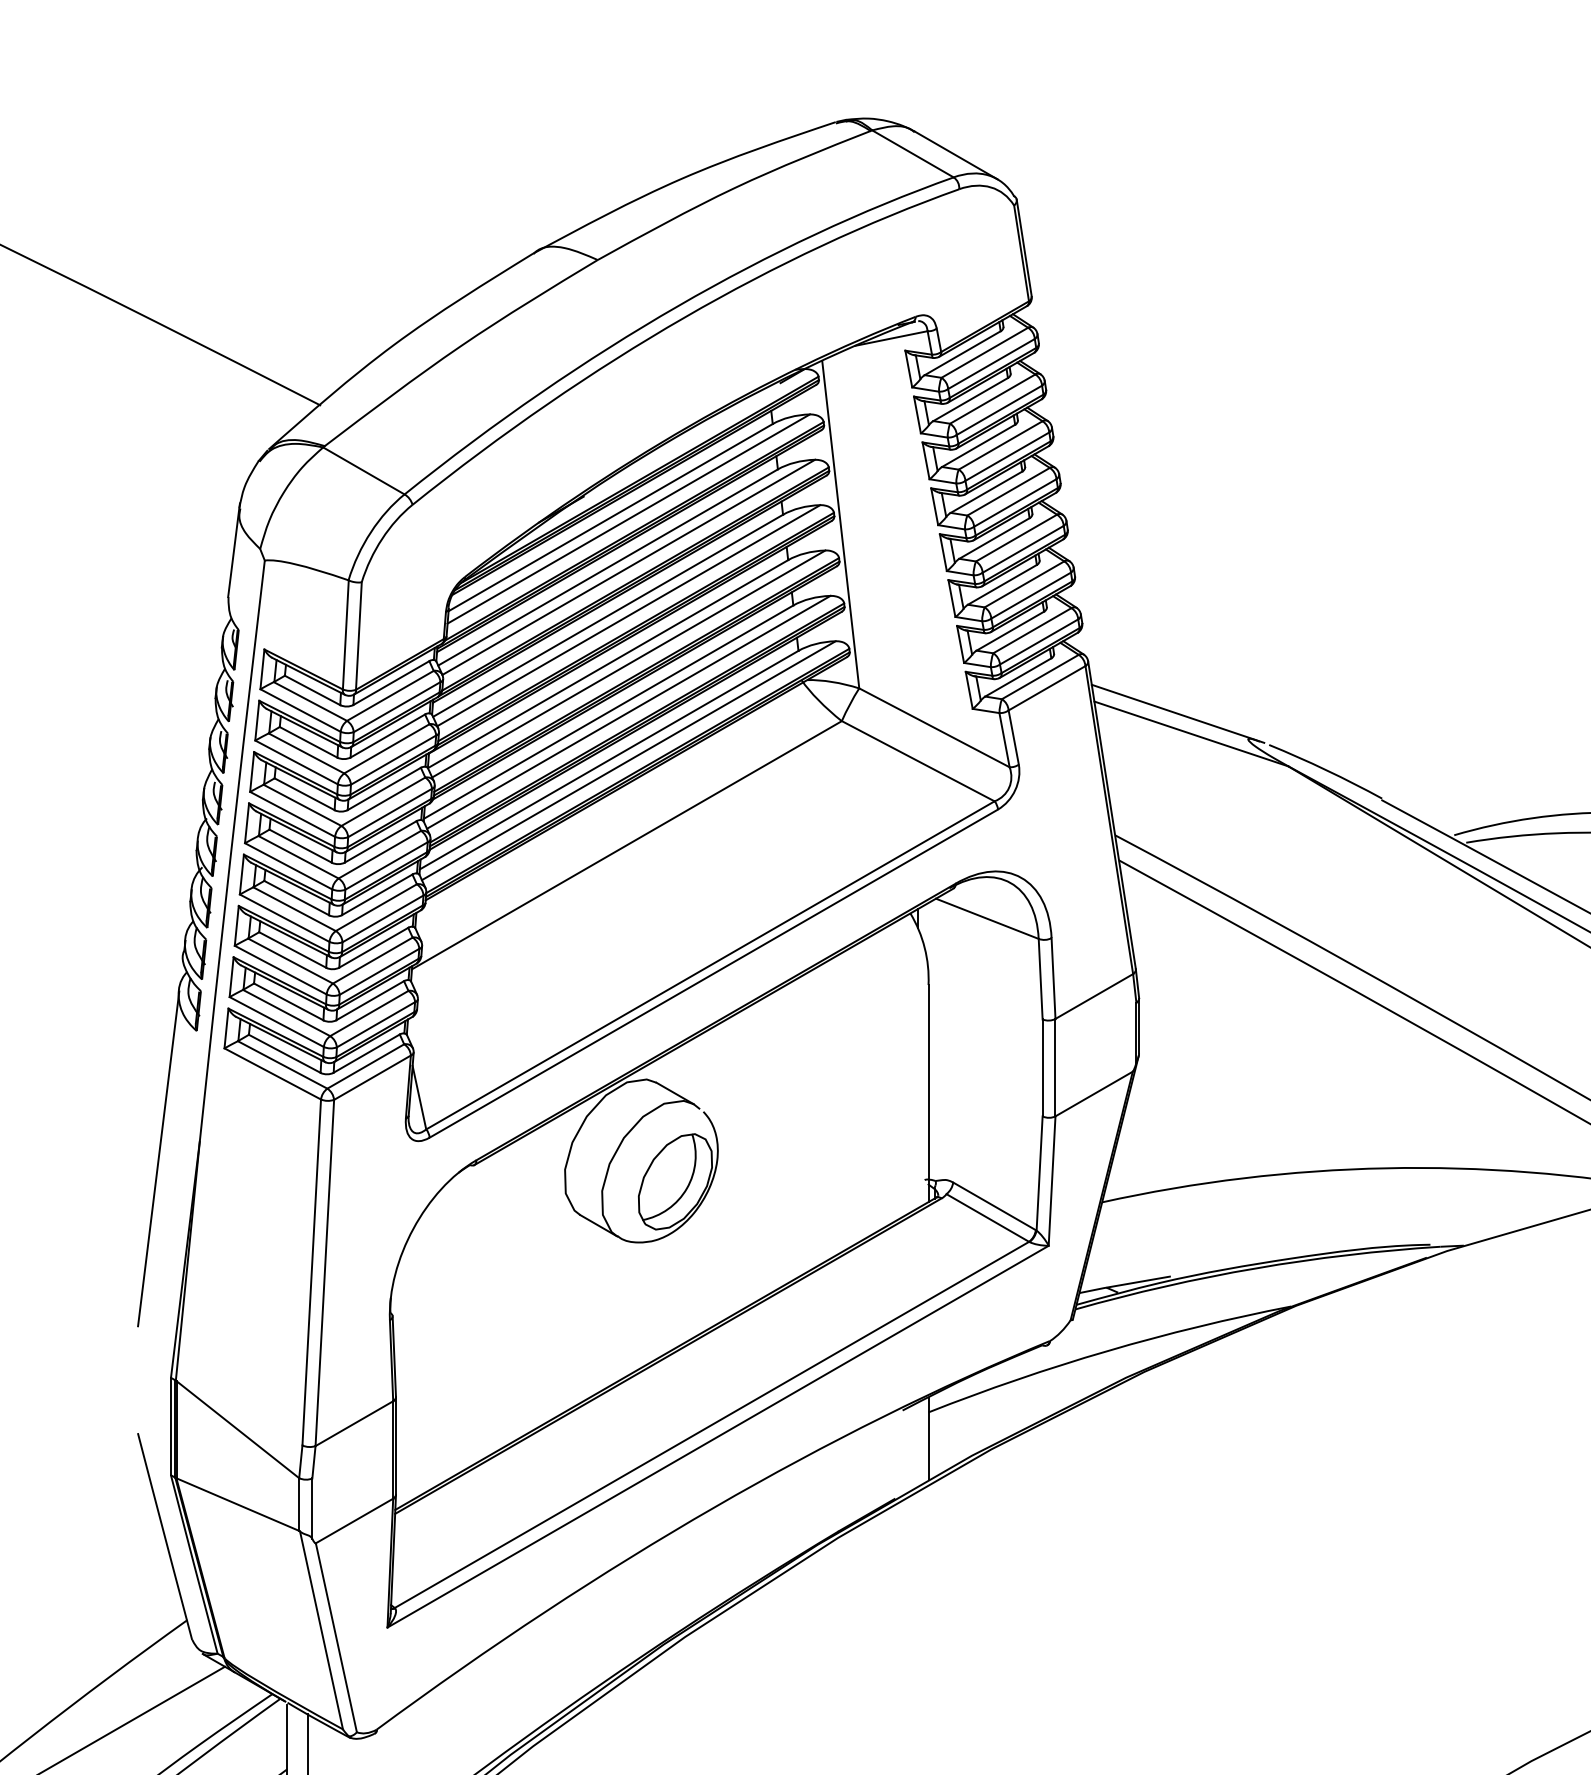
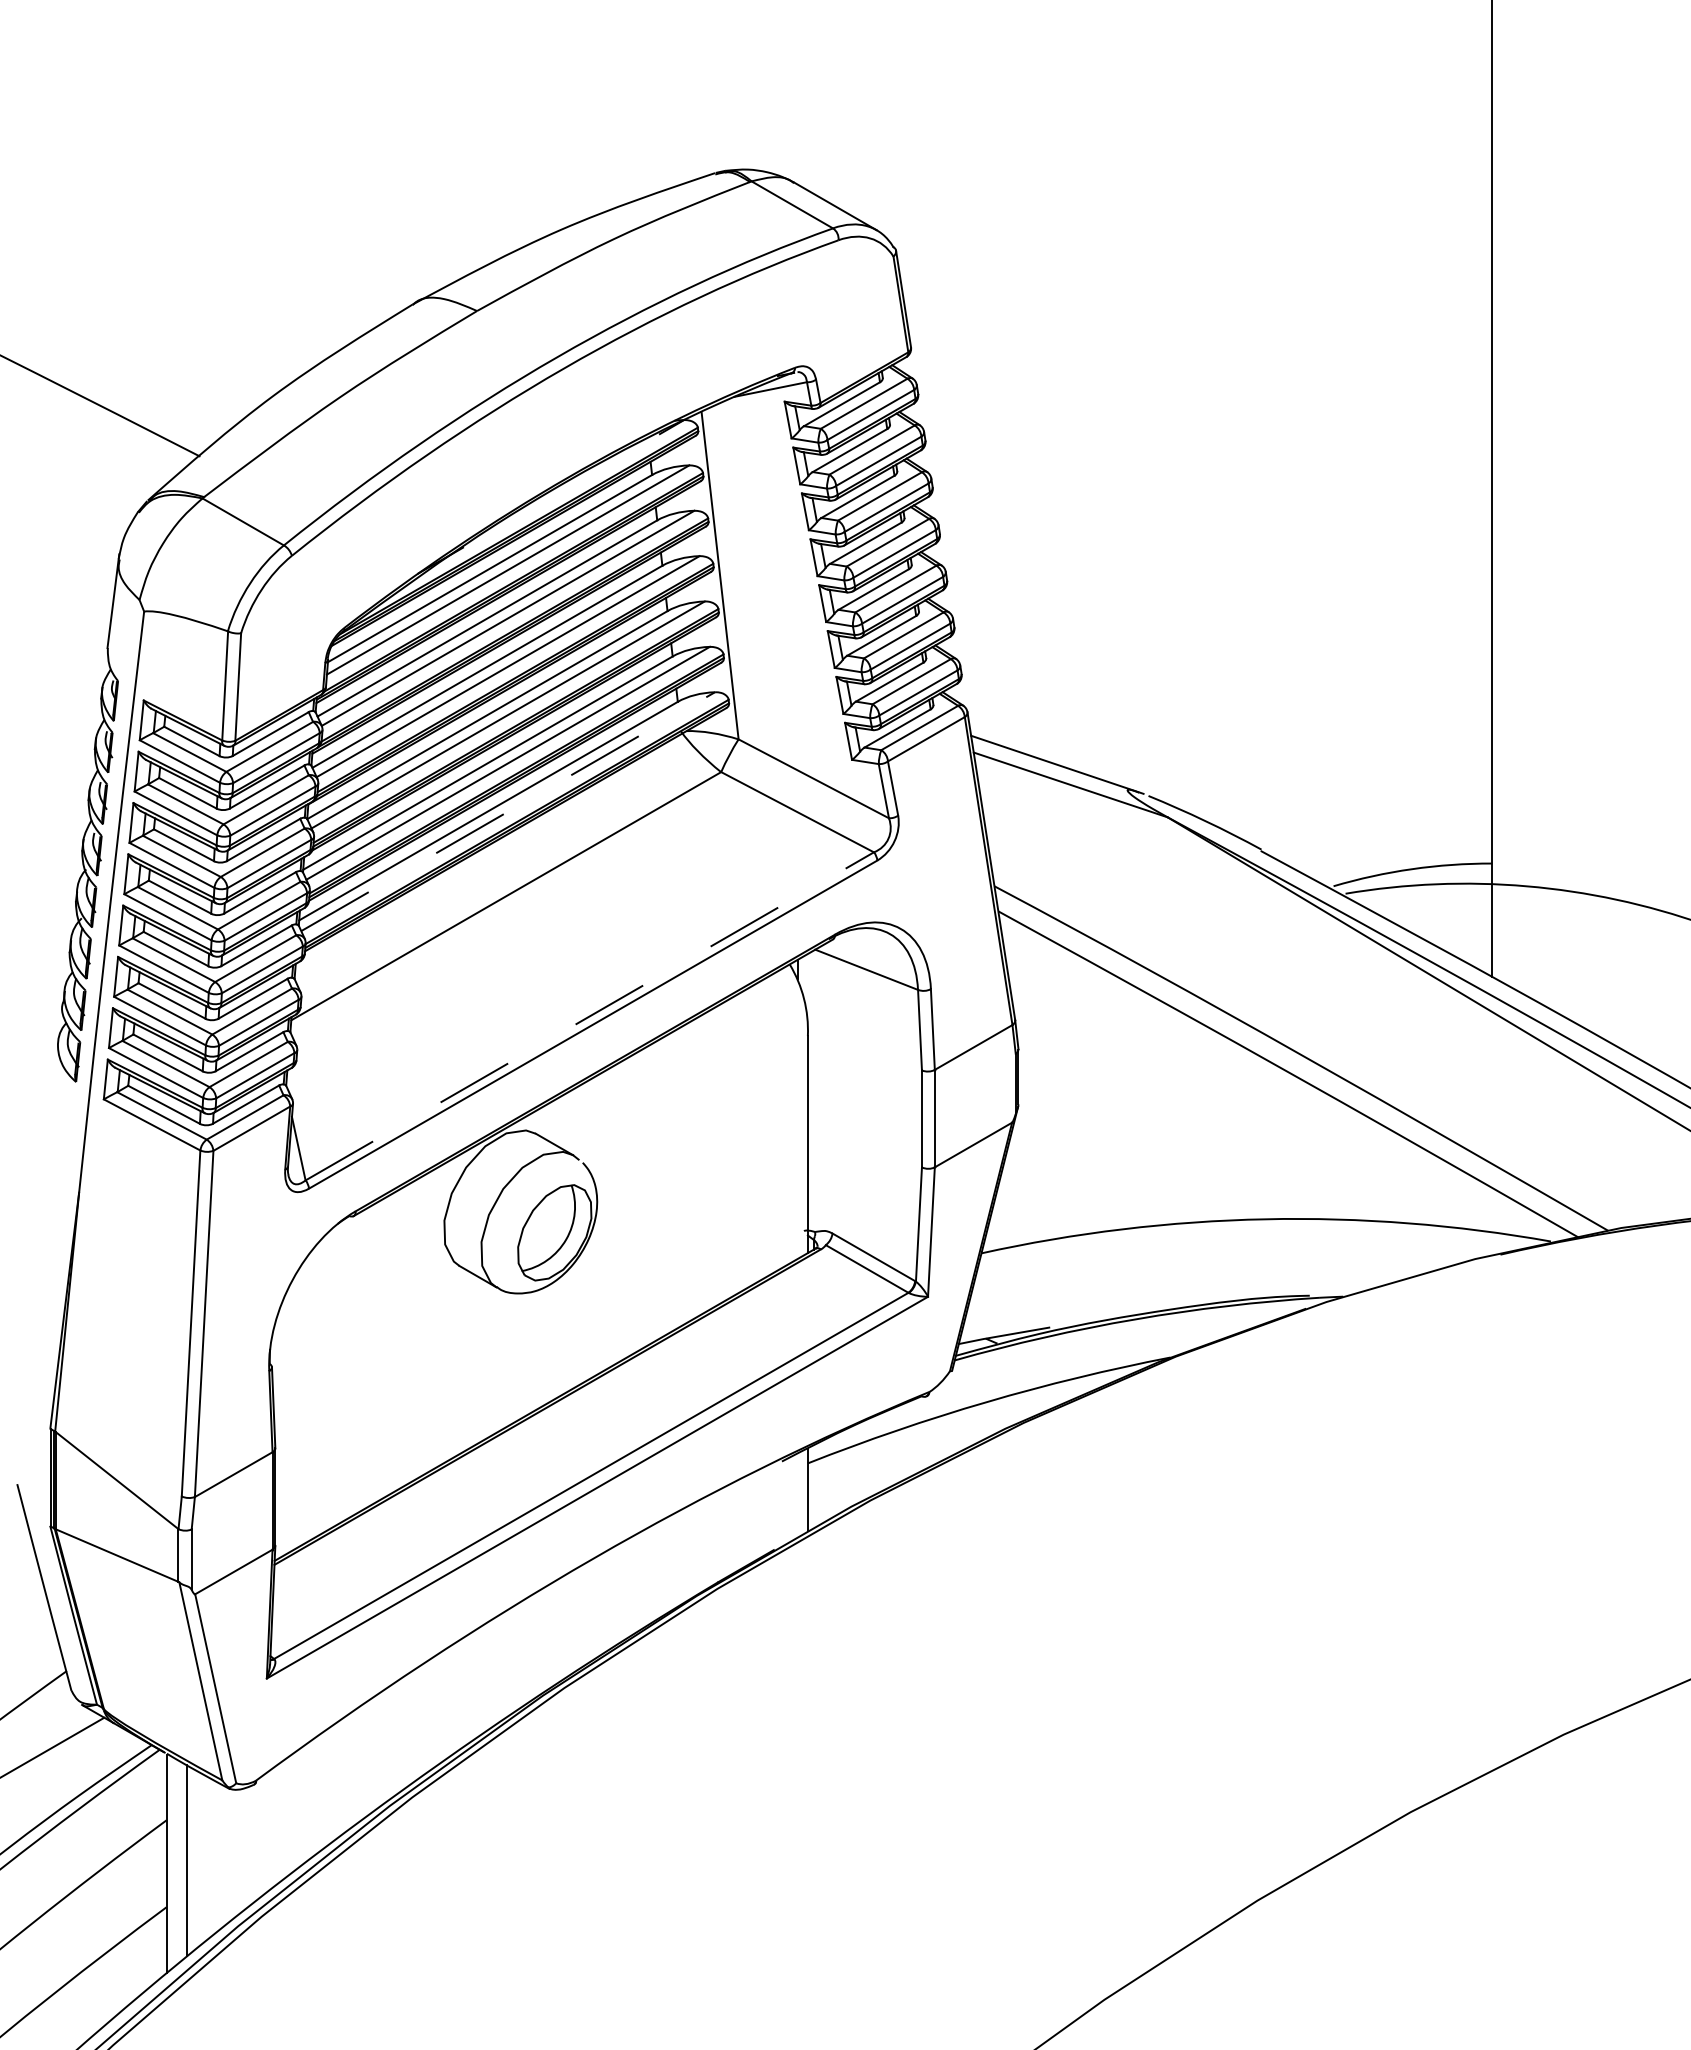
line: (629, 760) -> (508, 811), solid -> dashed
line: (711, 965) -> (590, 1016), solid -> dashed
line: (158, 1158) -> (37, 1209), removed

